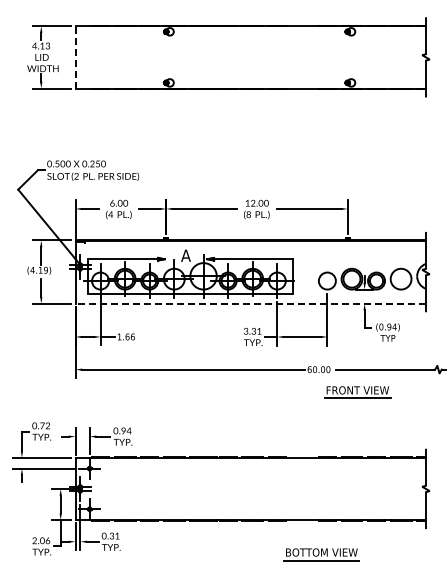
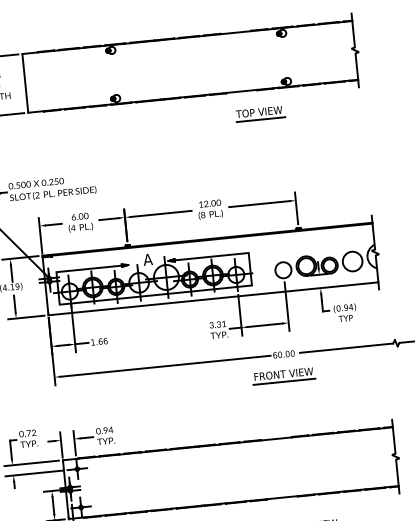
line: (75, 56) -> (25, 82), dashed -> solid
part: (319, 114) -> (260, 114), added
line: (250, 303) -> (213, 298), dashed -> solid
part: (357, 392) -> (283, 376), moved

